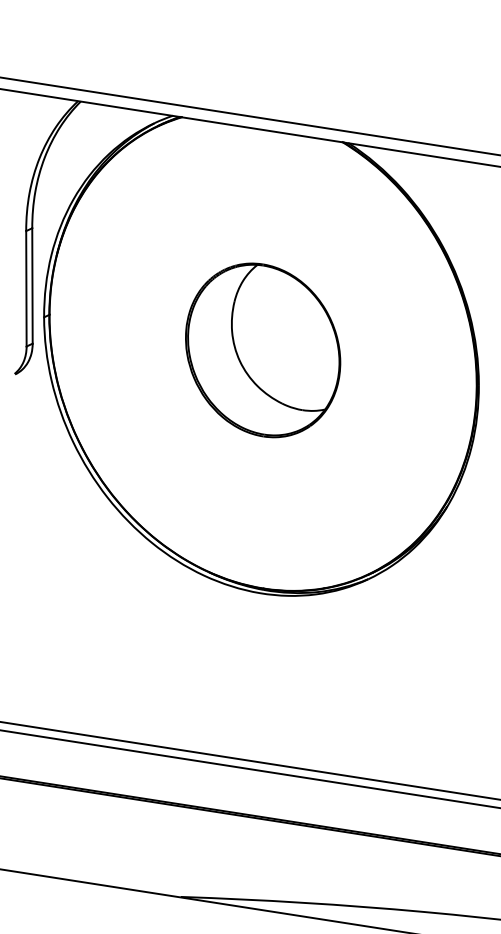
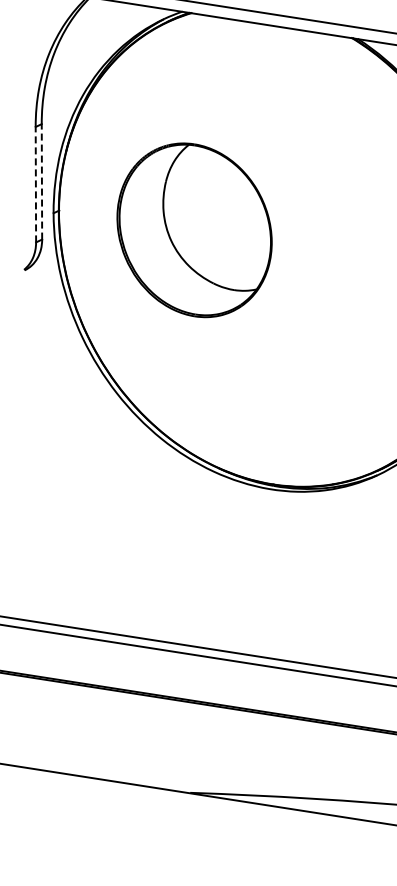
line: (32, 285) -> (41, 181), solid -> dashed
line: (26, 288) -> (35, 184), solid -> dashed
part: (263, 350) -> (194, 230), moved

